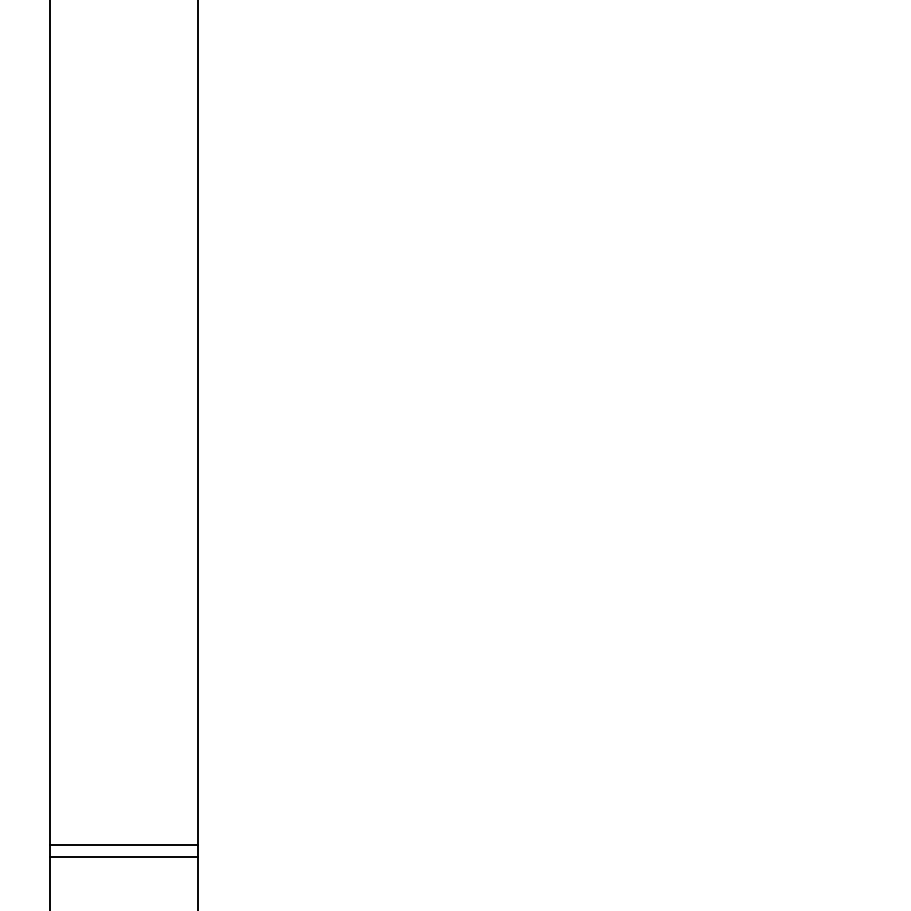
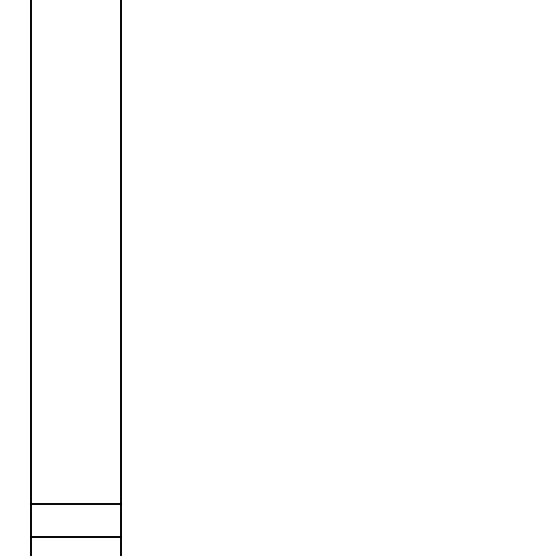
line: (123, 844) -> (75, 536), moved
line: (123, 857) -> (75, 504), moved

